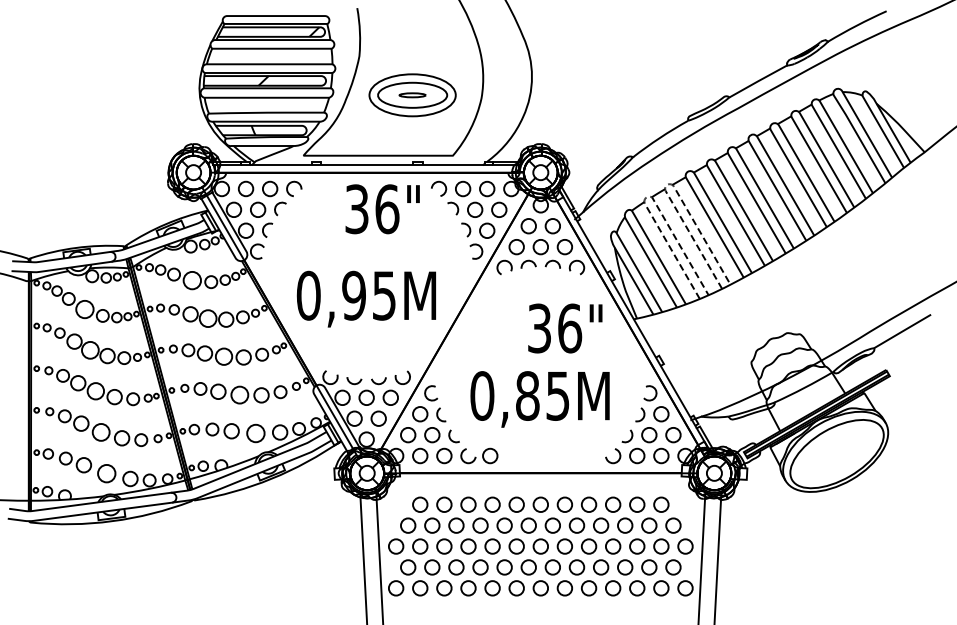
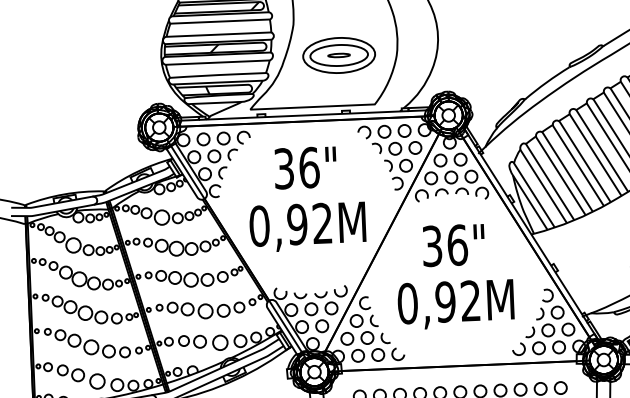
line: (667, 184) -> (554, 120), dashed -> solid
line: (646, 197) -> (537, 132), dashed -> solid
text: (382, 209) -> (305, 168), moved
text: (383, 295) -> (321, 223), 0,95M -> 0,92M
text: (565, 328) -> (453, 245), moved
text: (542, 395) -> (457, 301), 0,85M -> 0,92M
circle: (490, 455) -> (416, 352), removed

